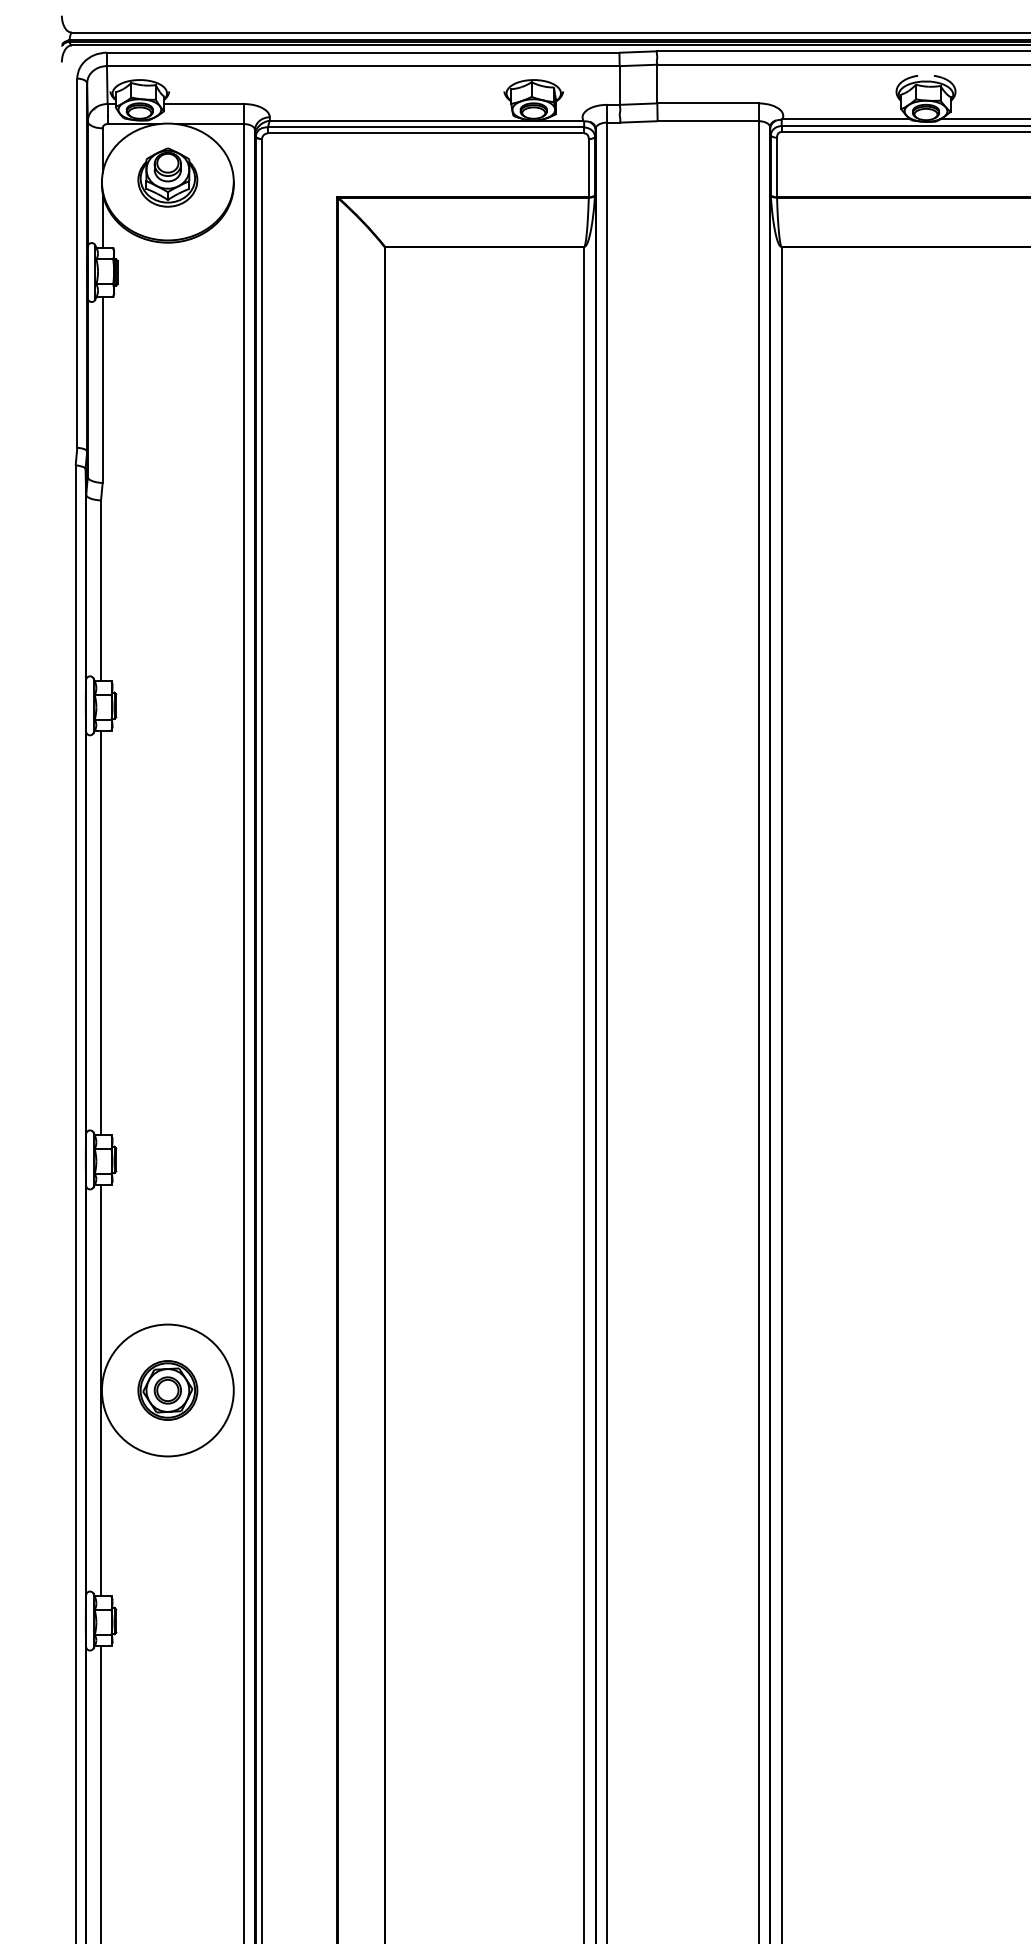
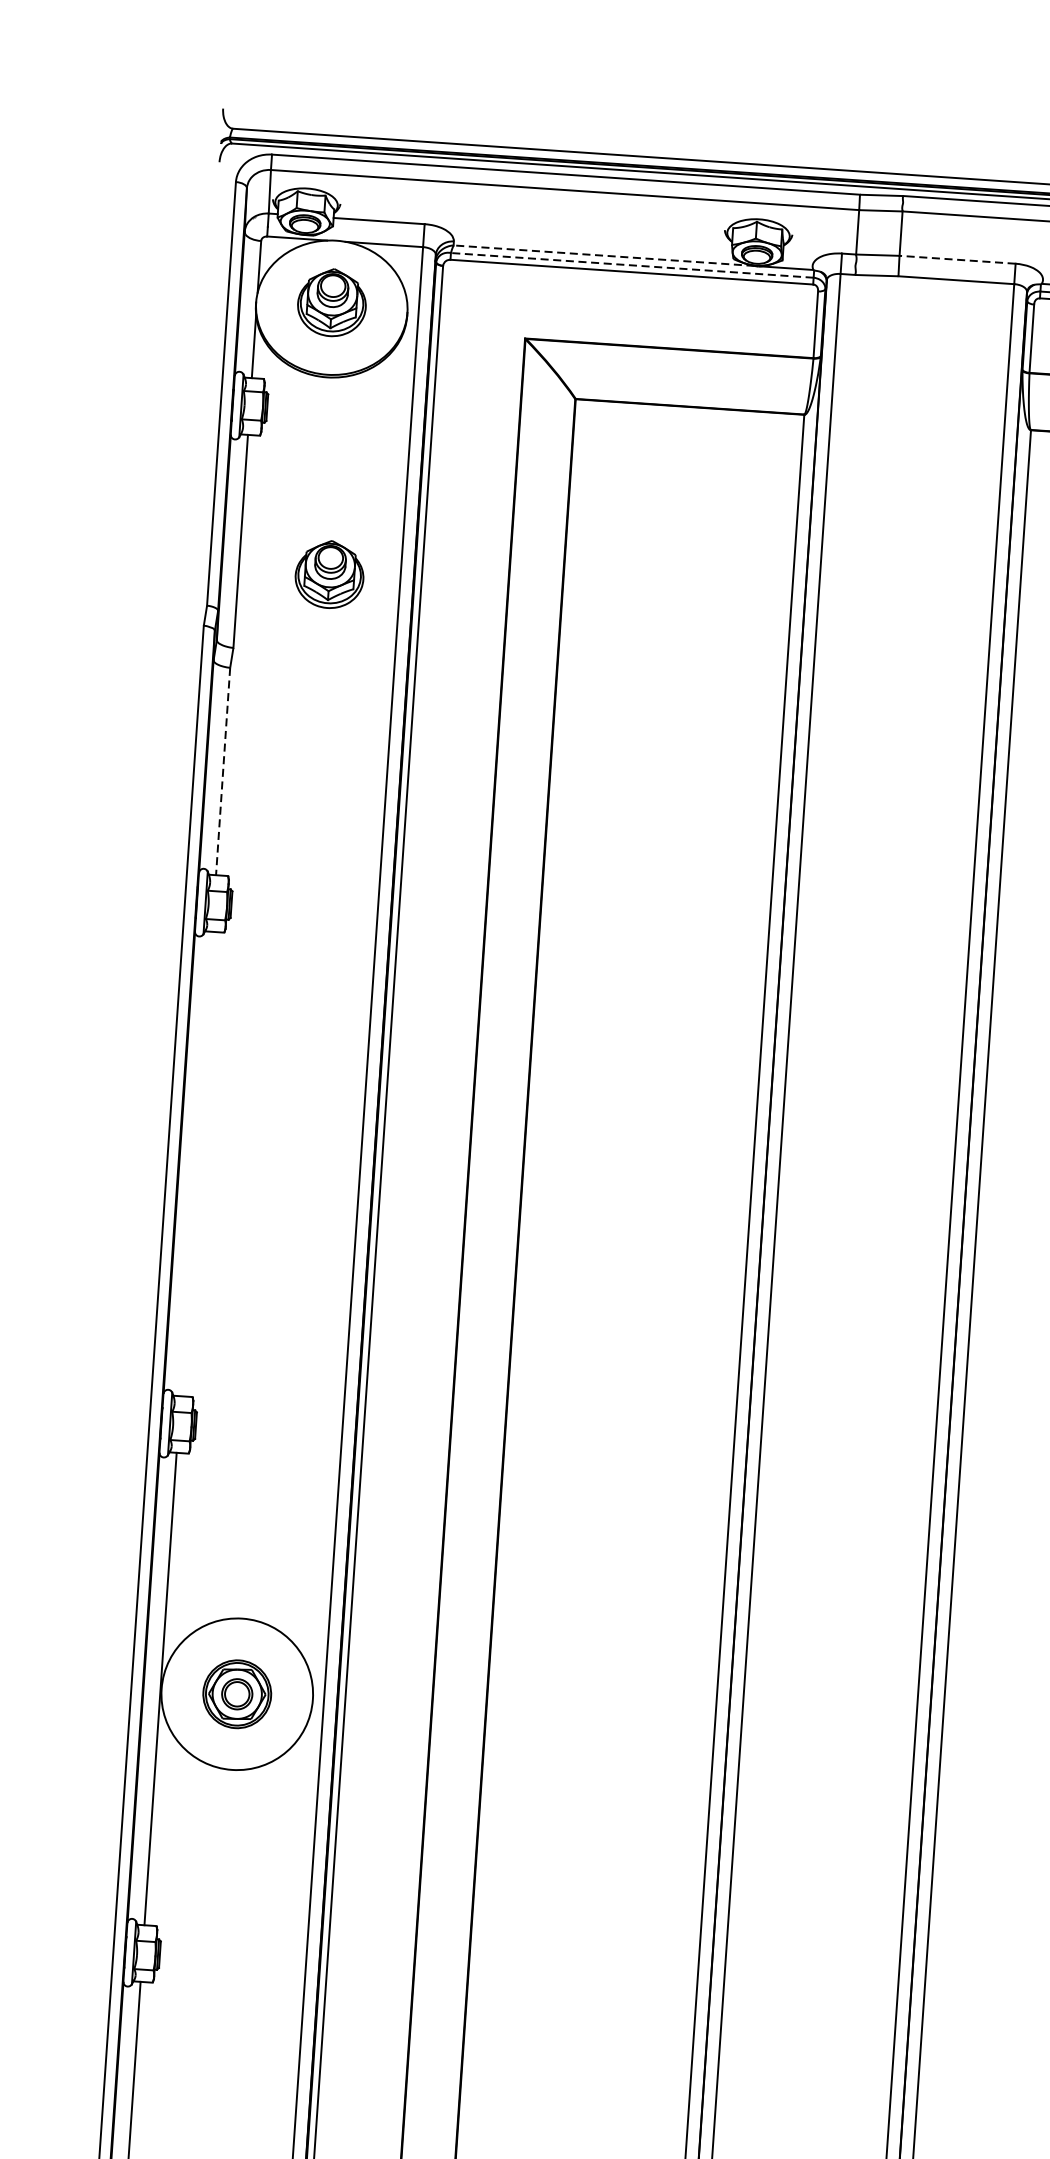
line: (707, 103) -> (957, 259), solid -> dashed
line: (400, 120) -> (603, 255), solid -> dashed
line: (425, 127) -> (631, 265), solid -> dashed
part: (181, 413) -> (329, 574), added
line: (101, 591) -> (223, 772), solid -> dashed
line: (101, 932) -> (196, 1163), removed

